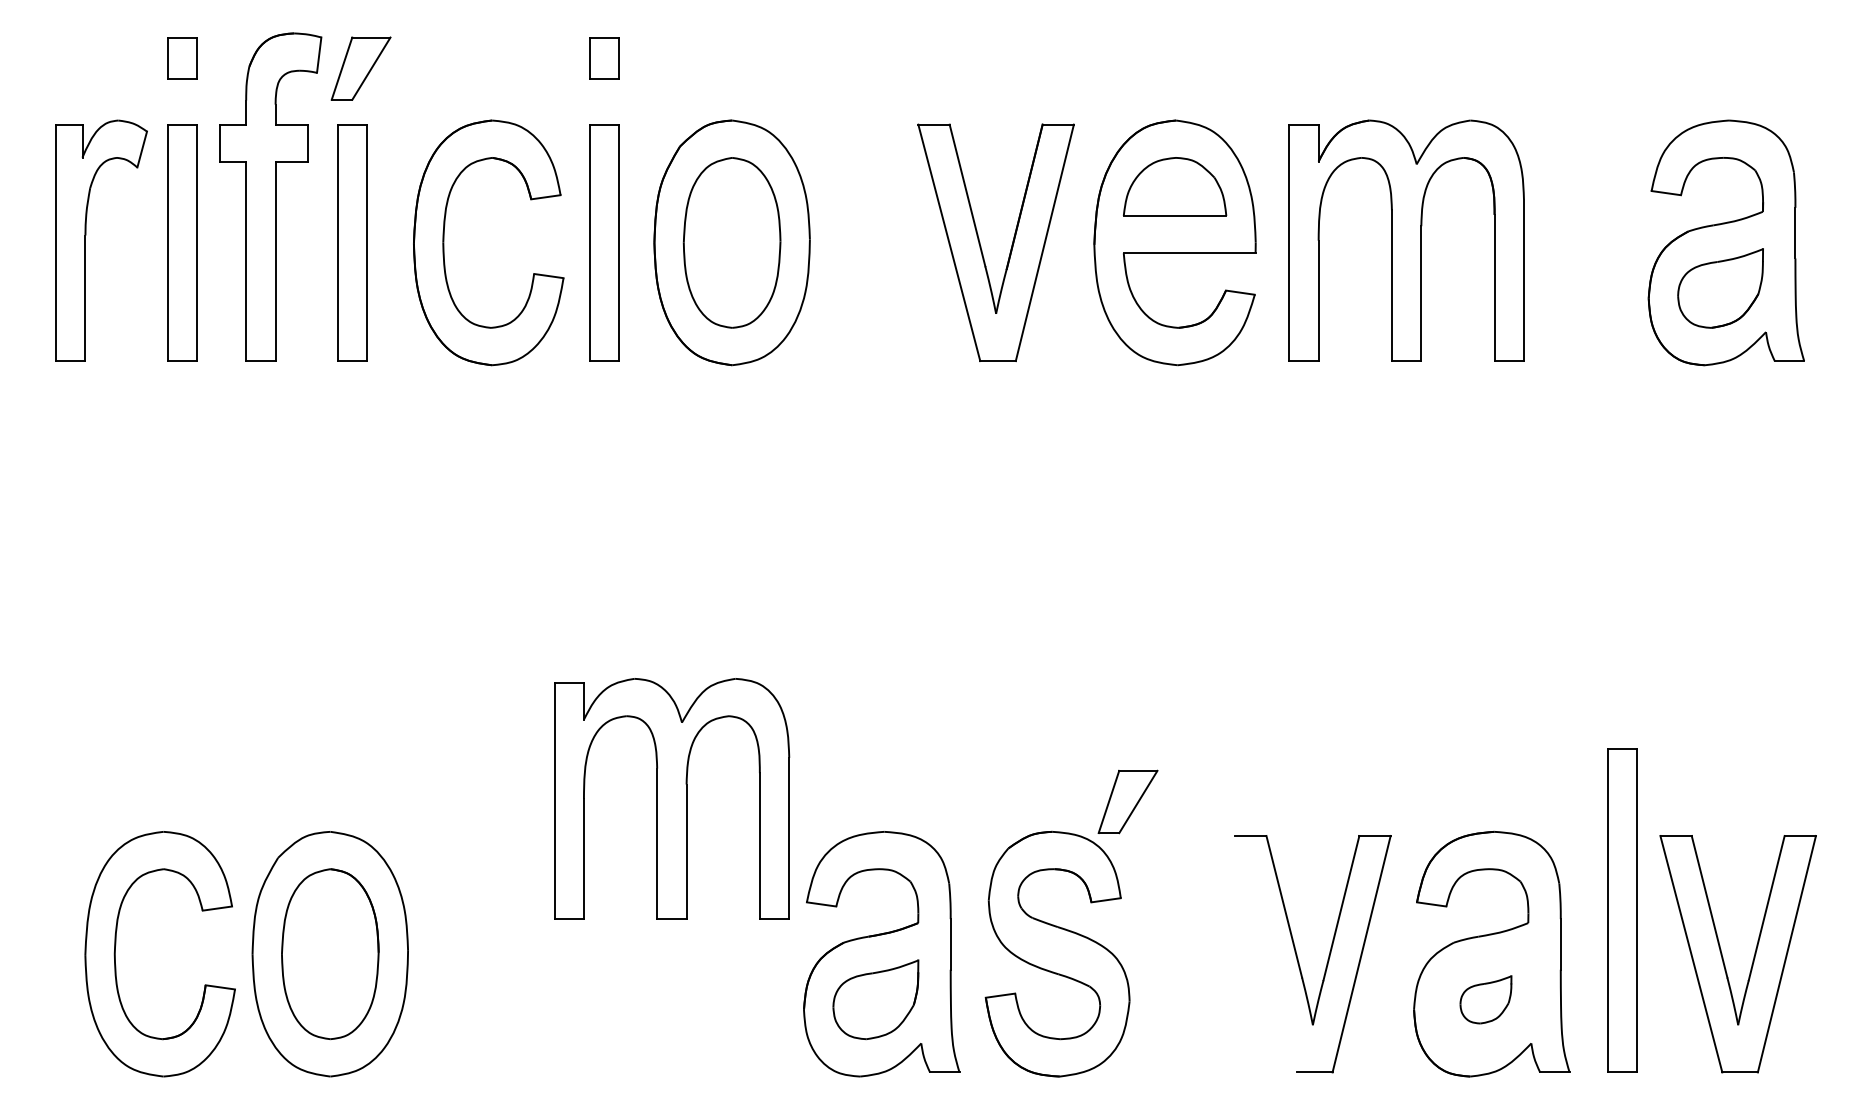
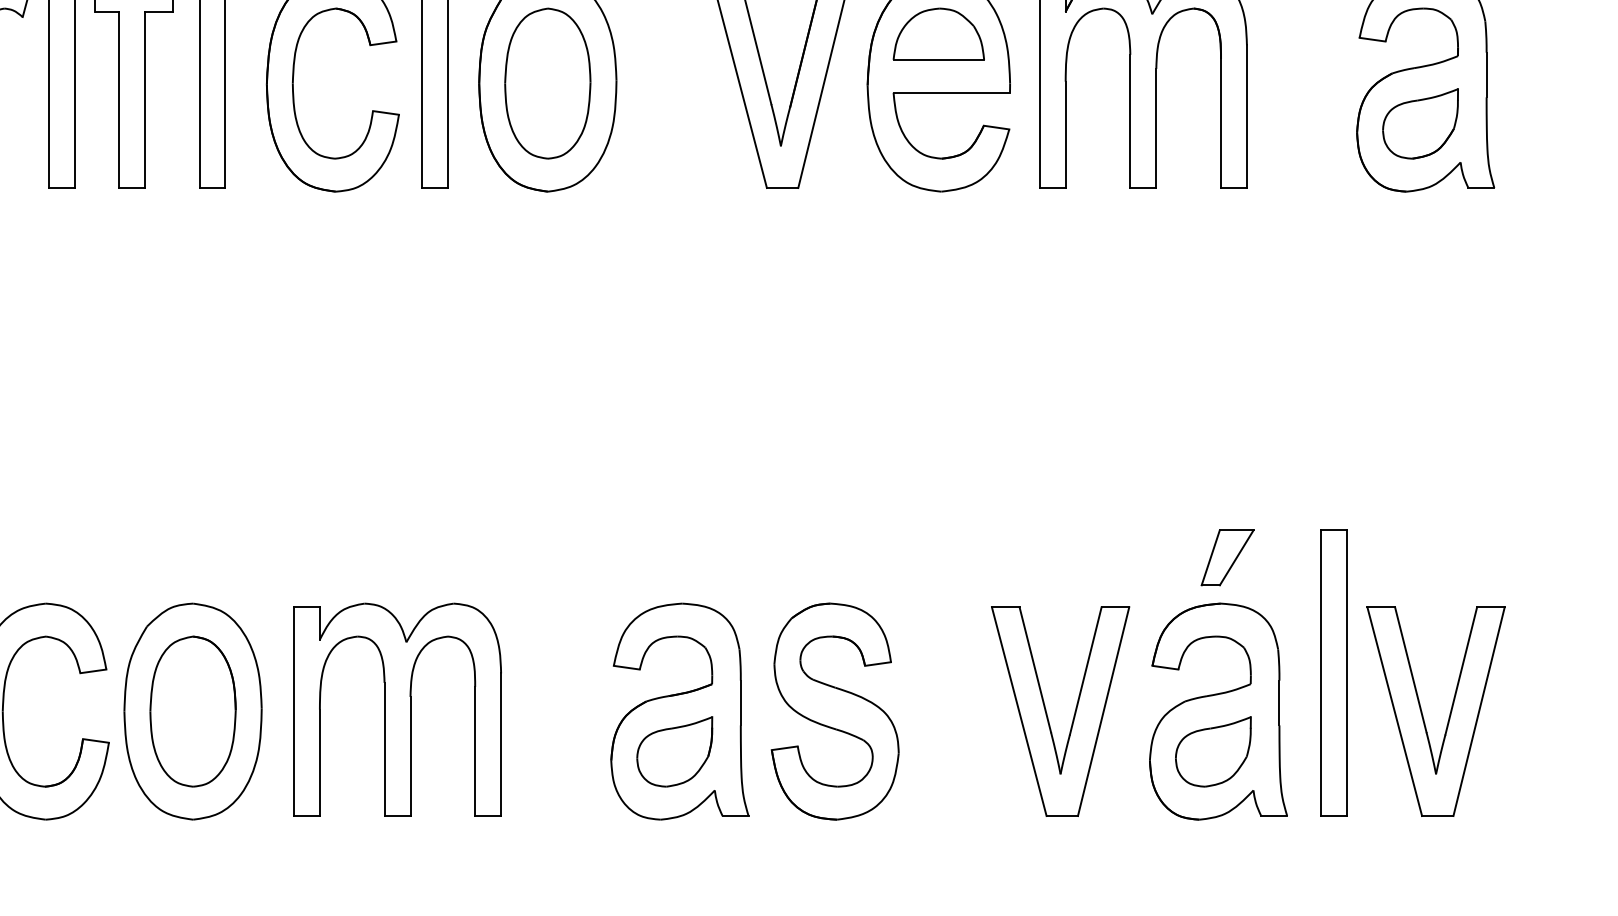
part: (672, 798) -> (398, 709), moved
part: (1127, 801) -> (1227, 557), moved
line: (1266, 953) -> (1019, 711), added
part: (1485, 999) -> (1212, 751), size x1.67

